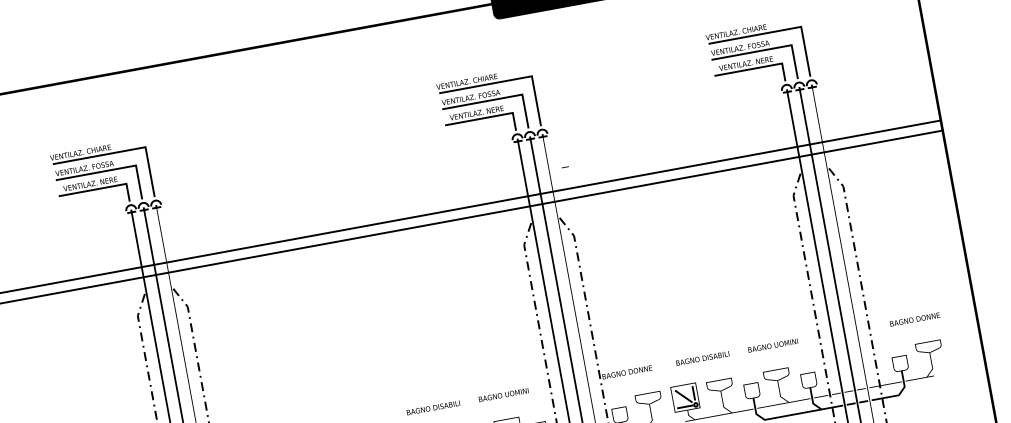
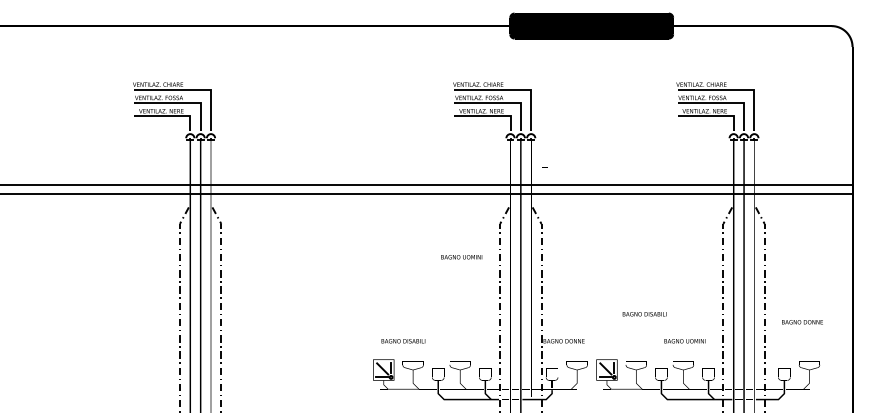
text: (915, 319) -> (802, 322), moved
text: (702, 358) -> (644, 314), moved
text: (503, 395) -> (461, 257), moved

